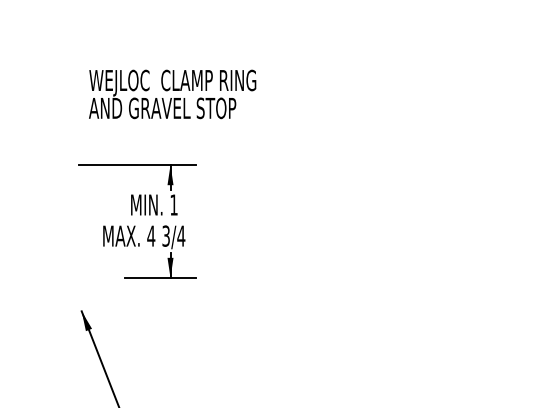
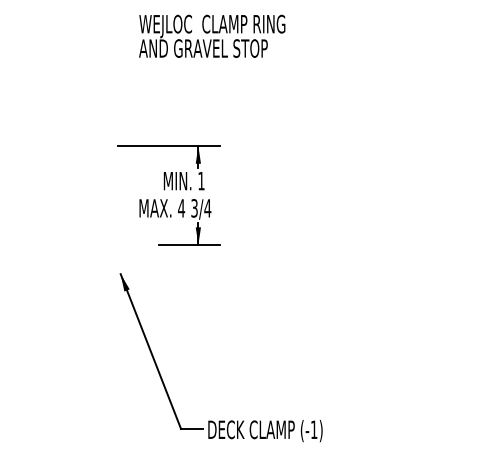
text: (172, 93) -> (212, 35), moved

